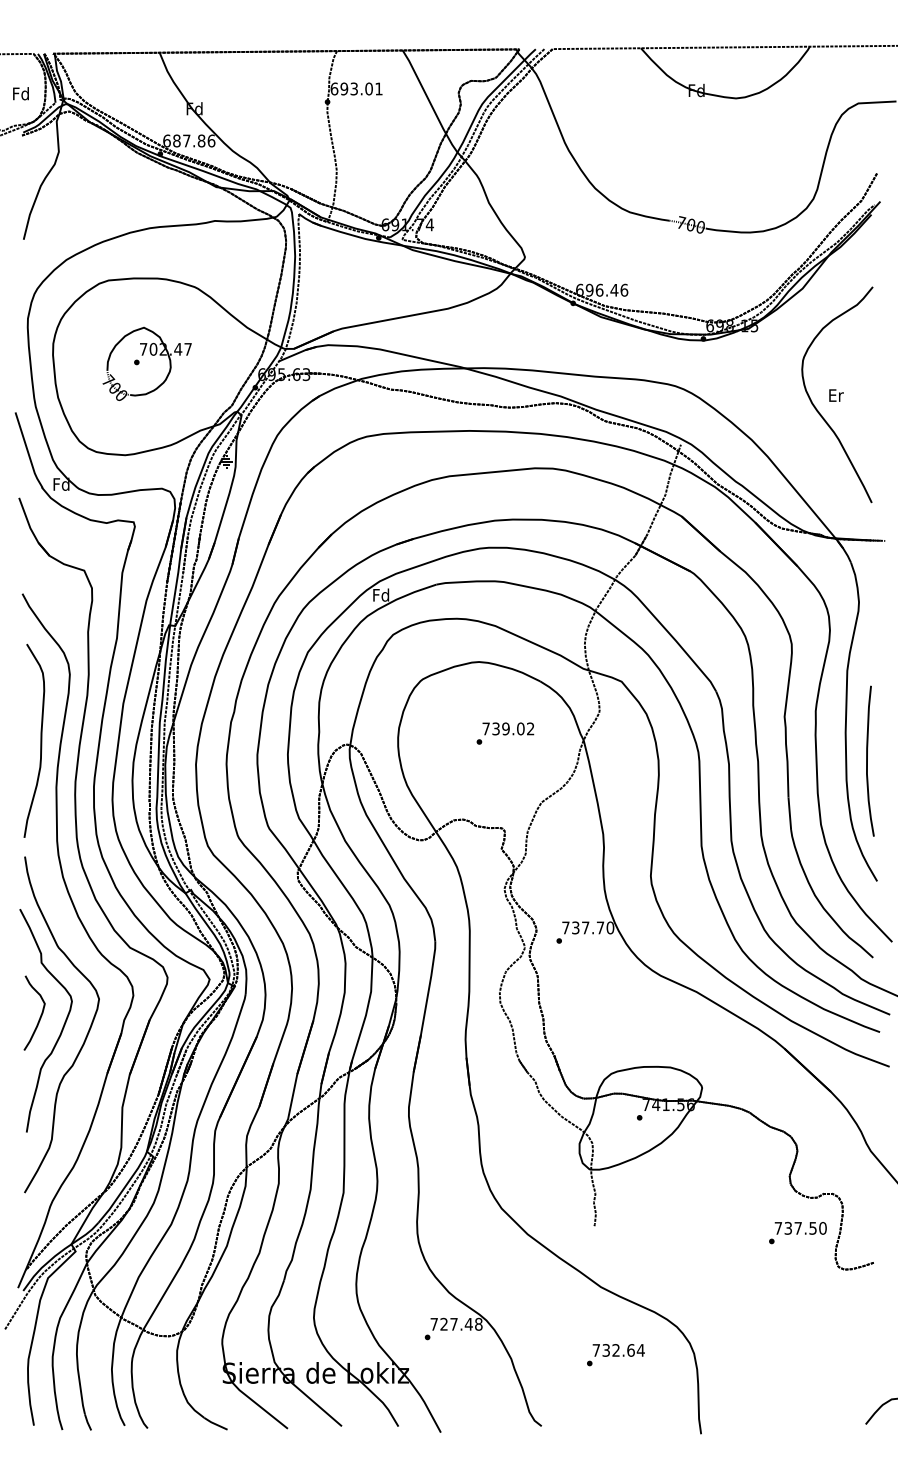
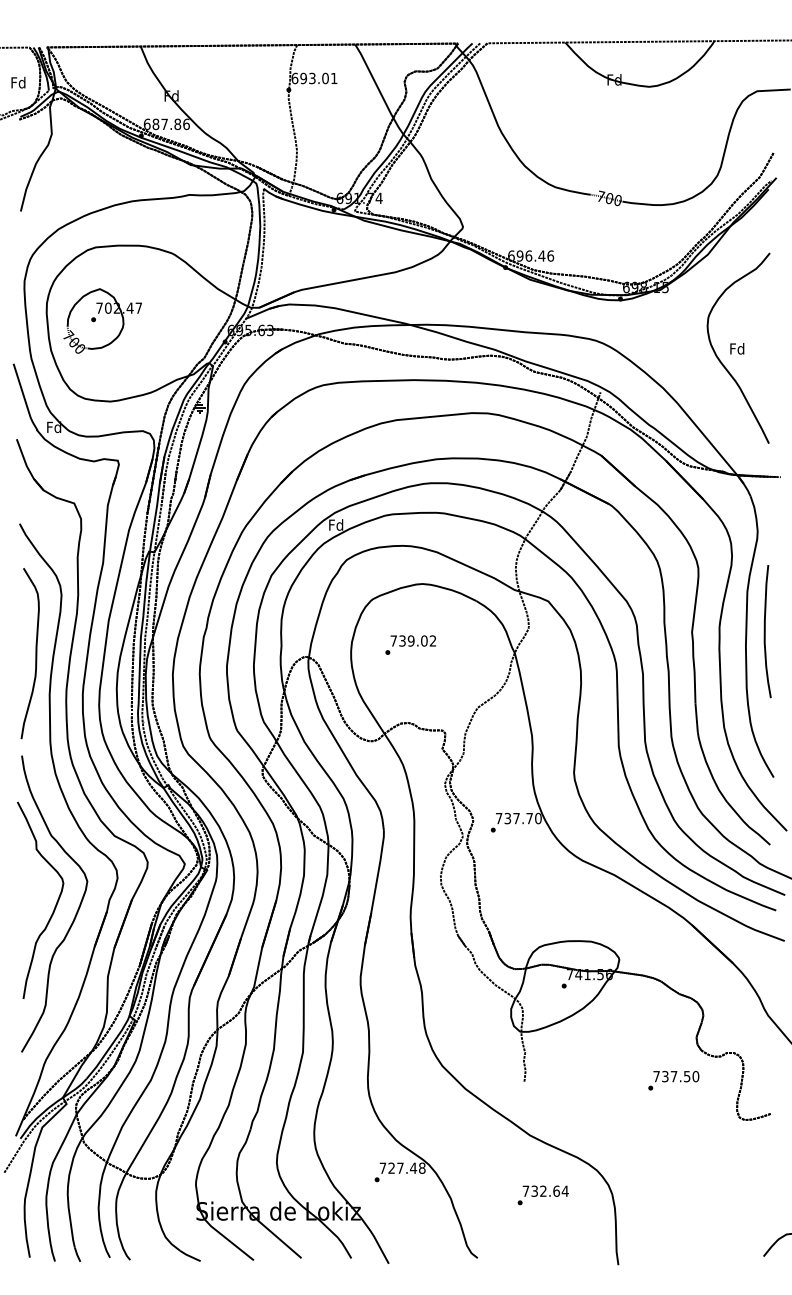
part: (146, 363) -> (102, 320), moved
text: (836, 395) -> (737, 348), Er -> Fd
text: (505, 732) -> (410, 644), moved
curve: (867, 761) -> (765, 631), moved
curve: (40, 1015) -> (35, 895), removed
text: (797, 1232) -> (673, 1080), moved

